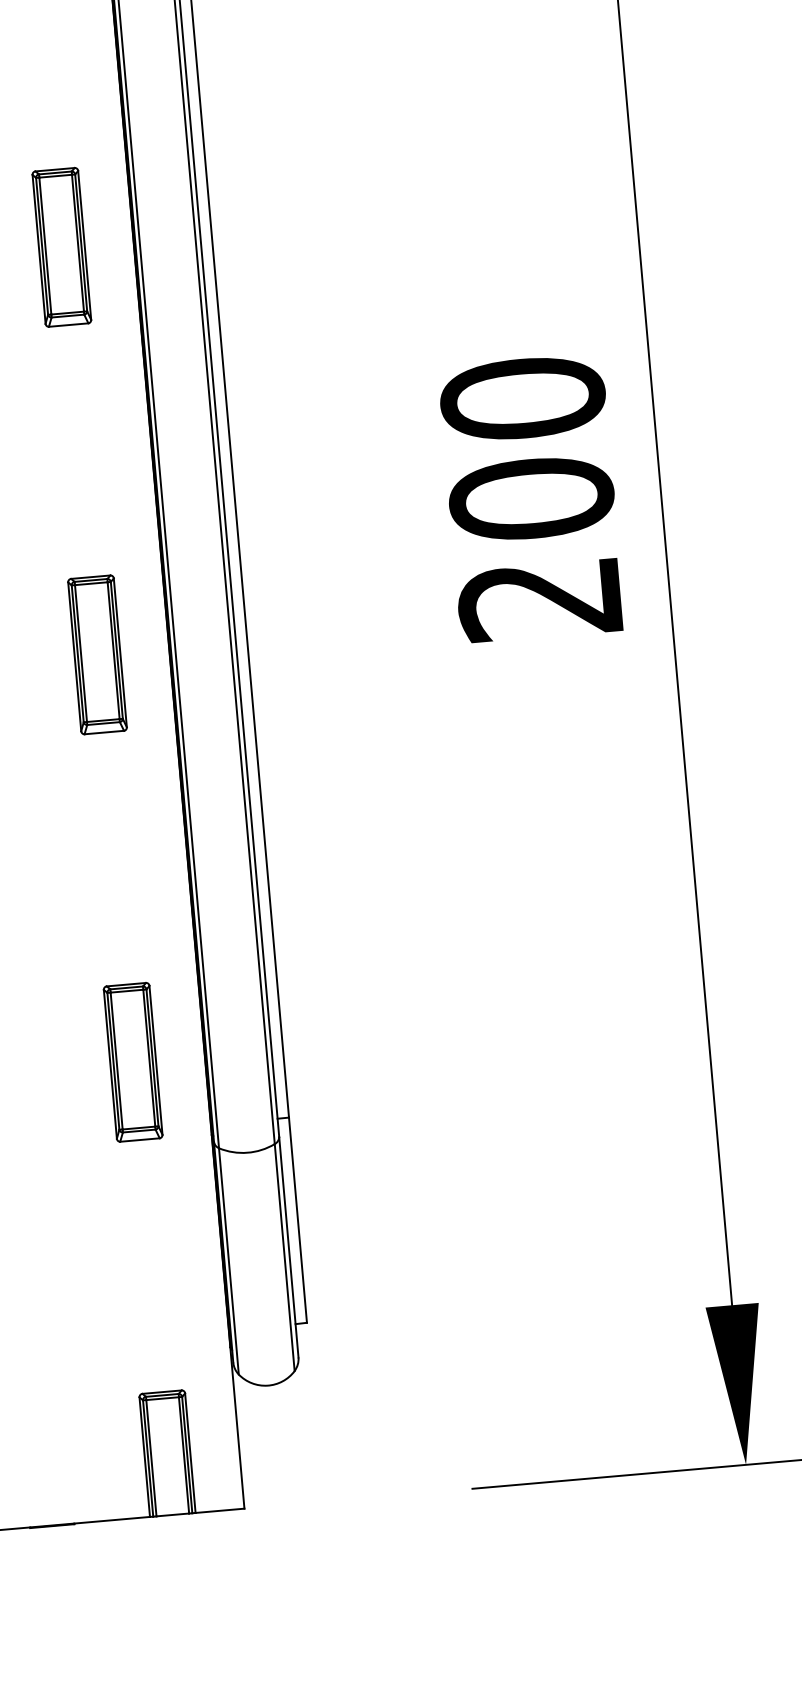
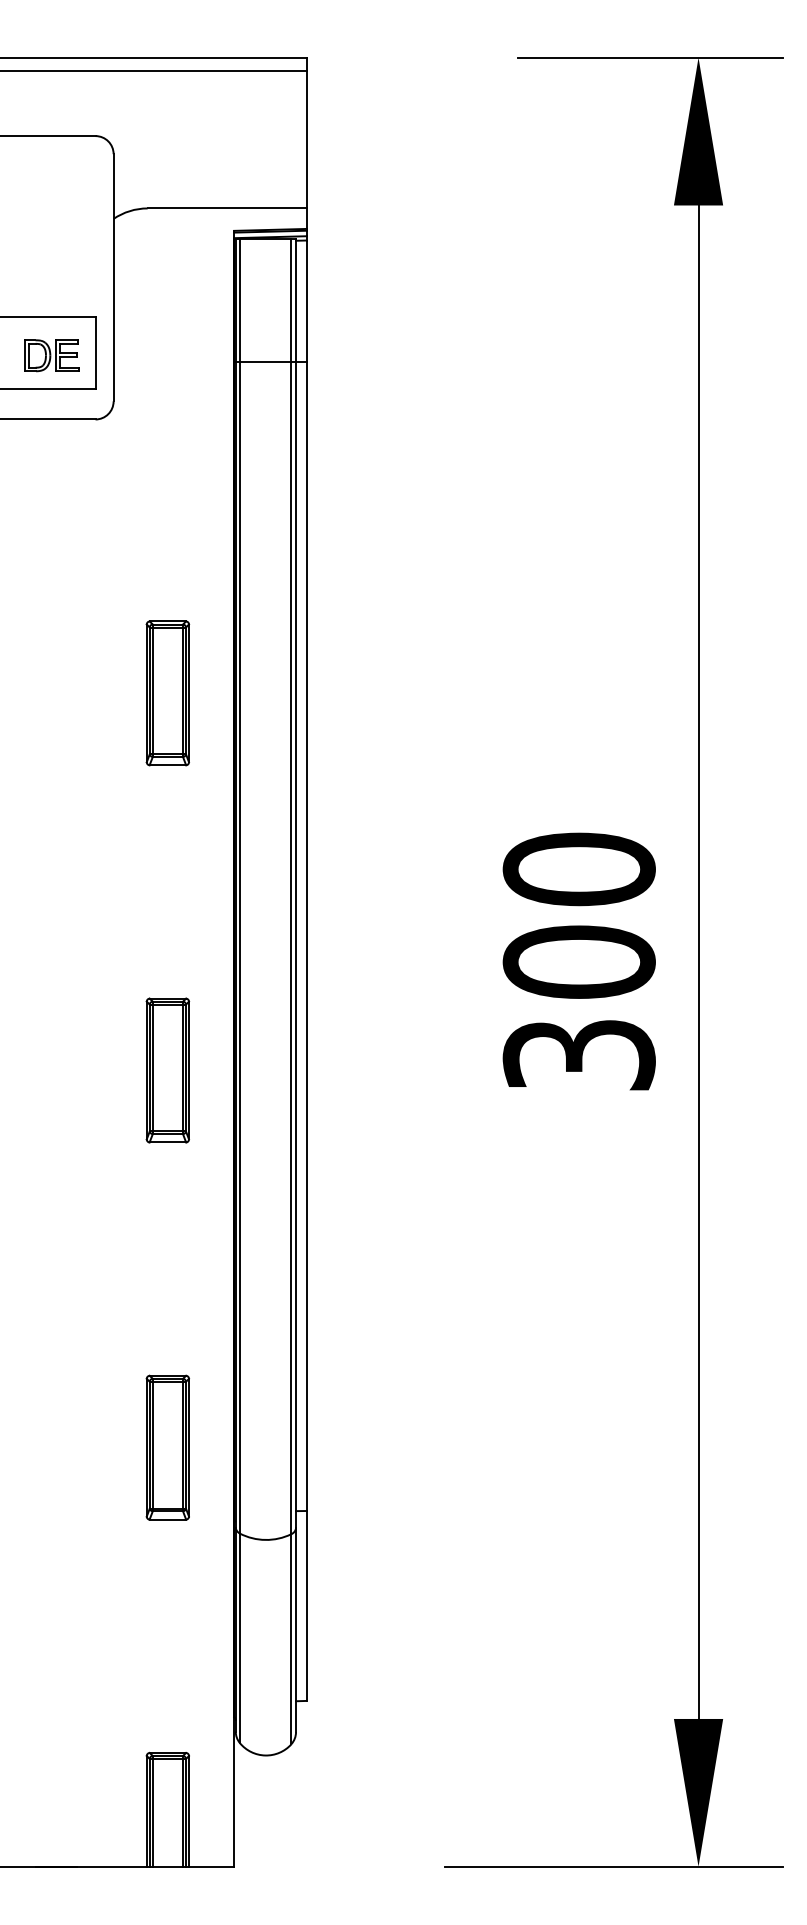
text: (539, 599) -> (578, 1055), 200 -> 300

